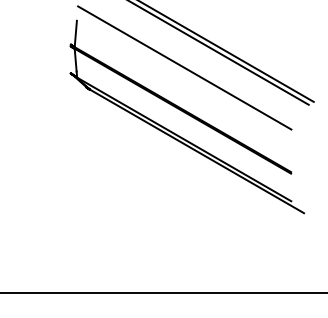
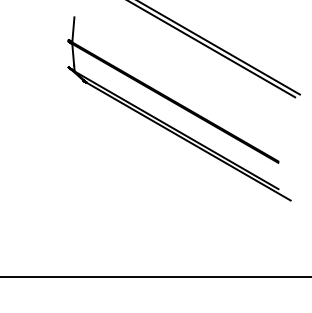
line: (184, 67) -> (176, 61), removed

